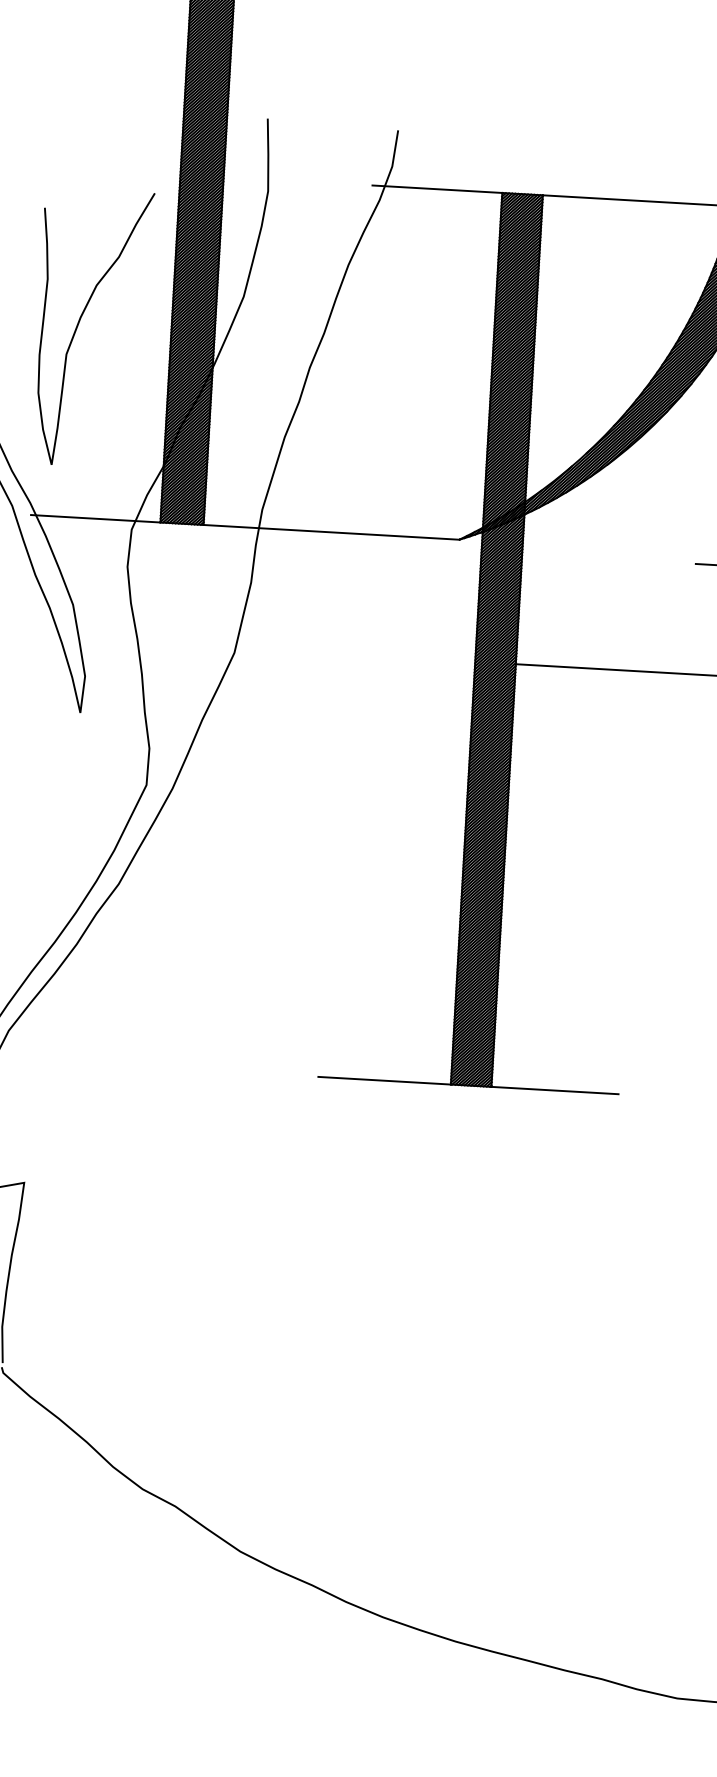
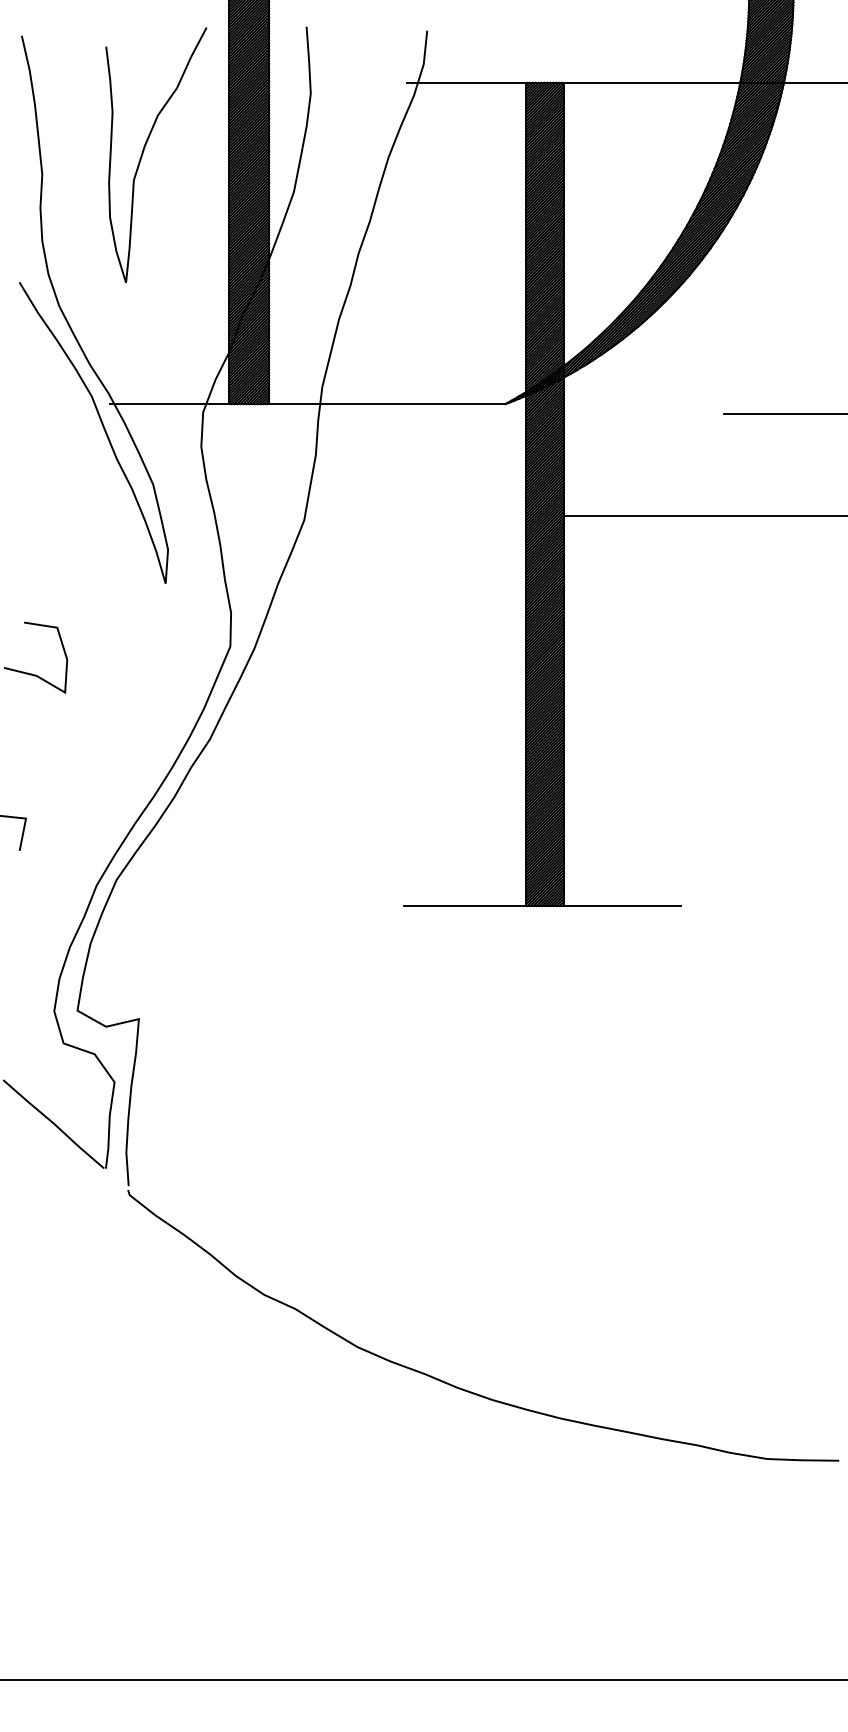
curve: (79, 322) -> (144, 150), moved

